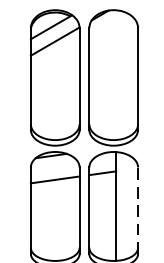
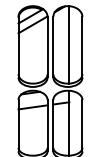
line: (116, 74) -> (69, 44), added
line: (138, 210) -> (82, 125), dashed -> solid

